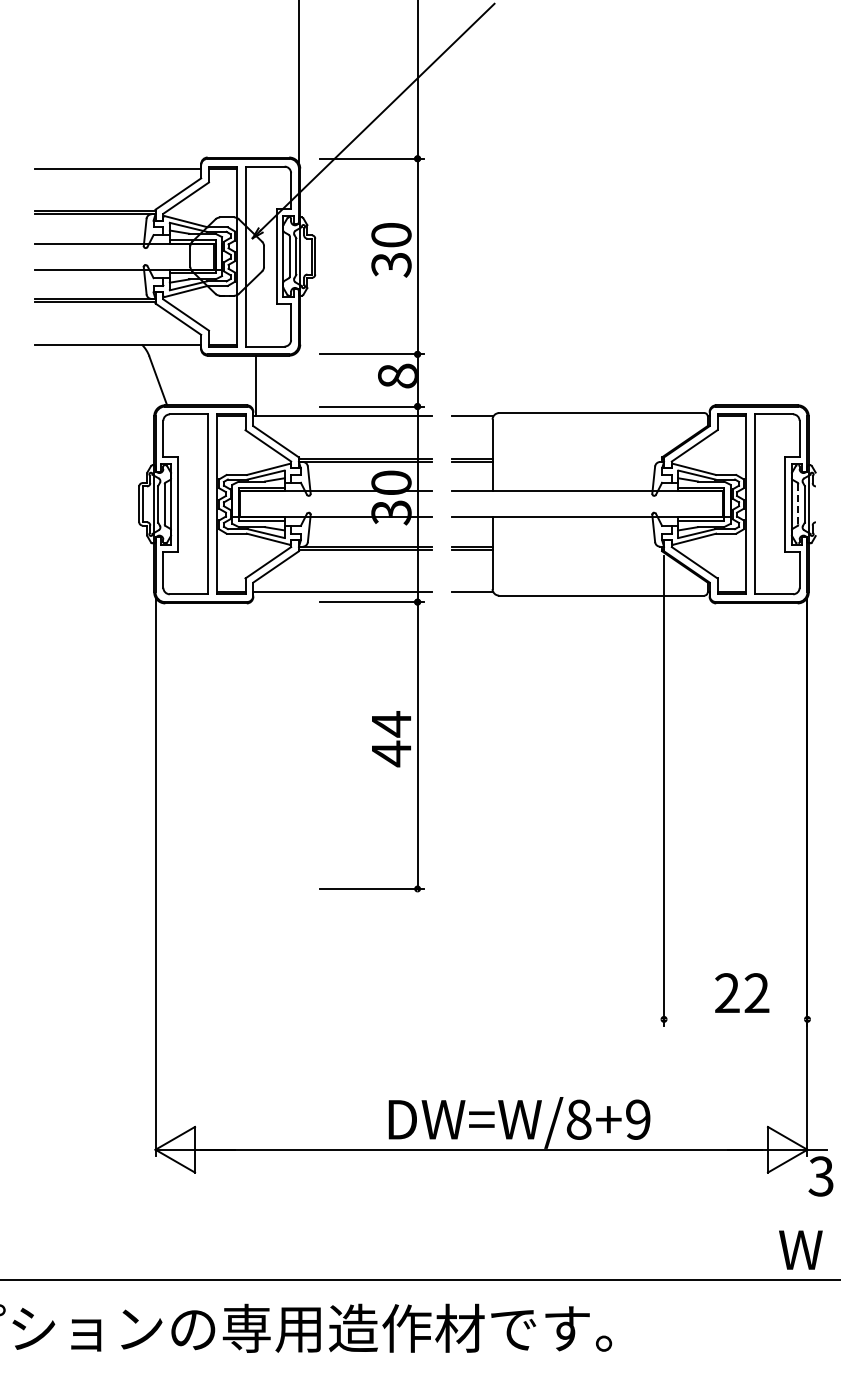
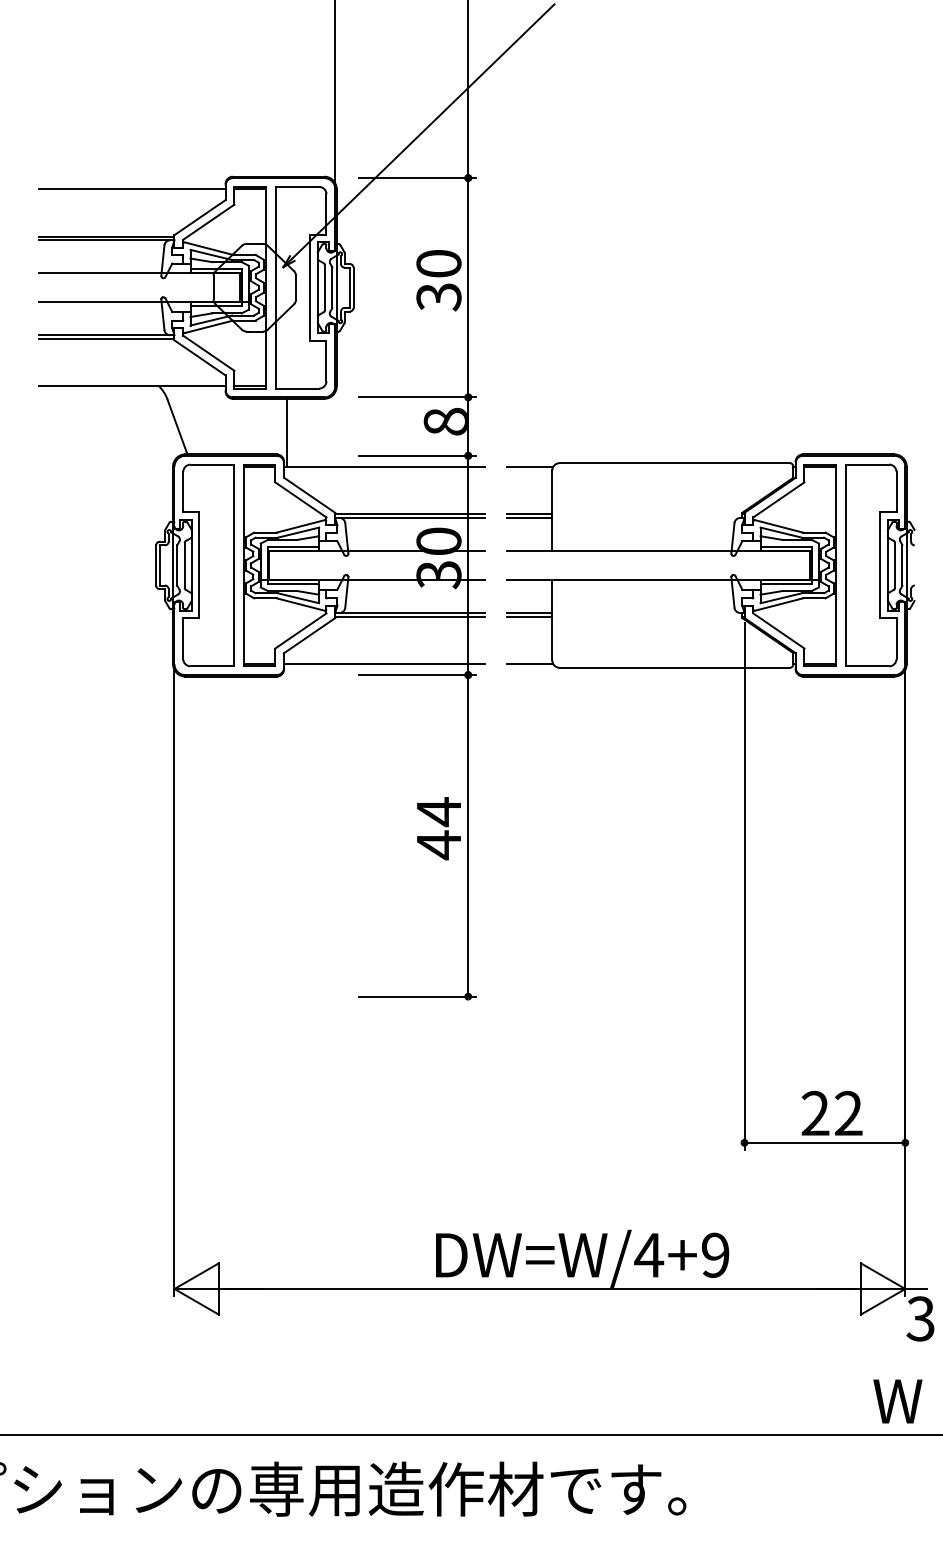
line: (798, 504) -> (895, 565), dashed -> solid
line: (735, 1019) -> (824, 1142), added
text: (578, 1119) -> (648, 1255), DW=W/8+9 -> DW=W/4+9

